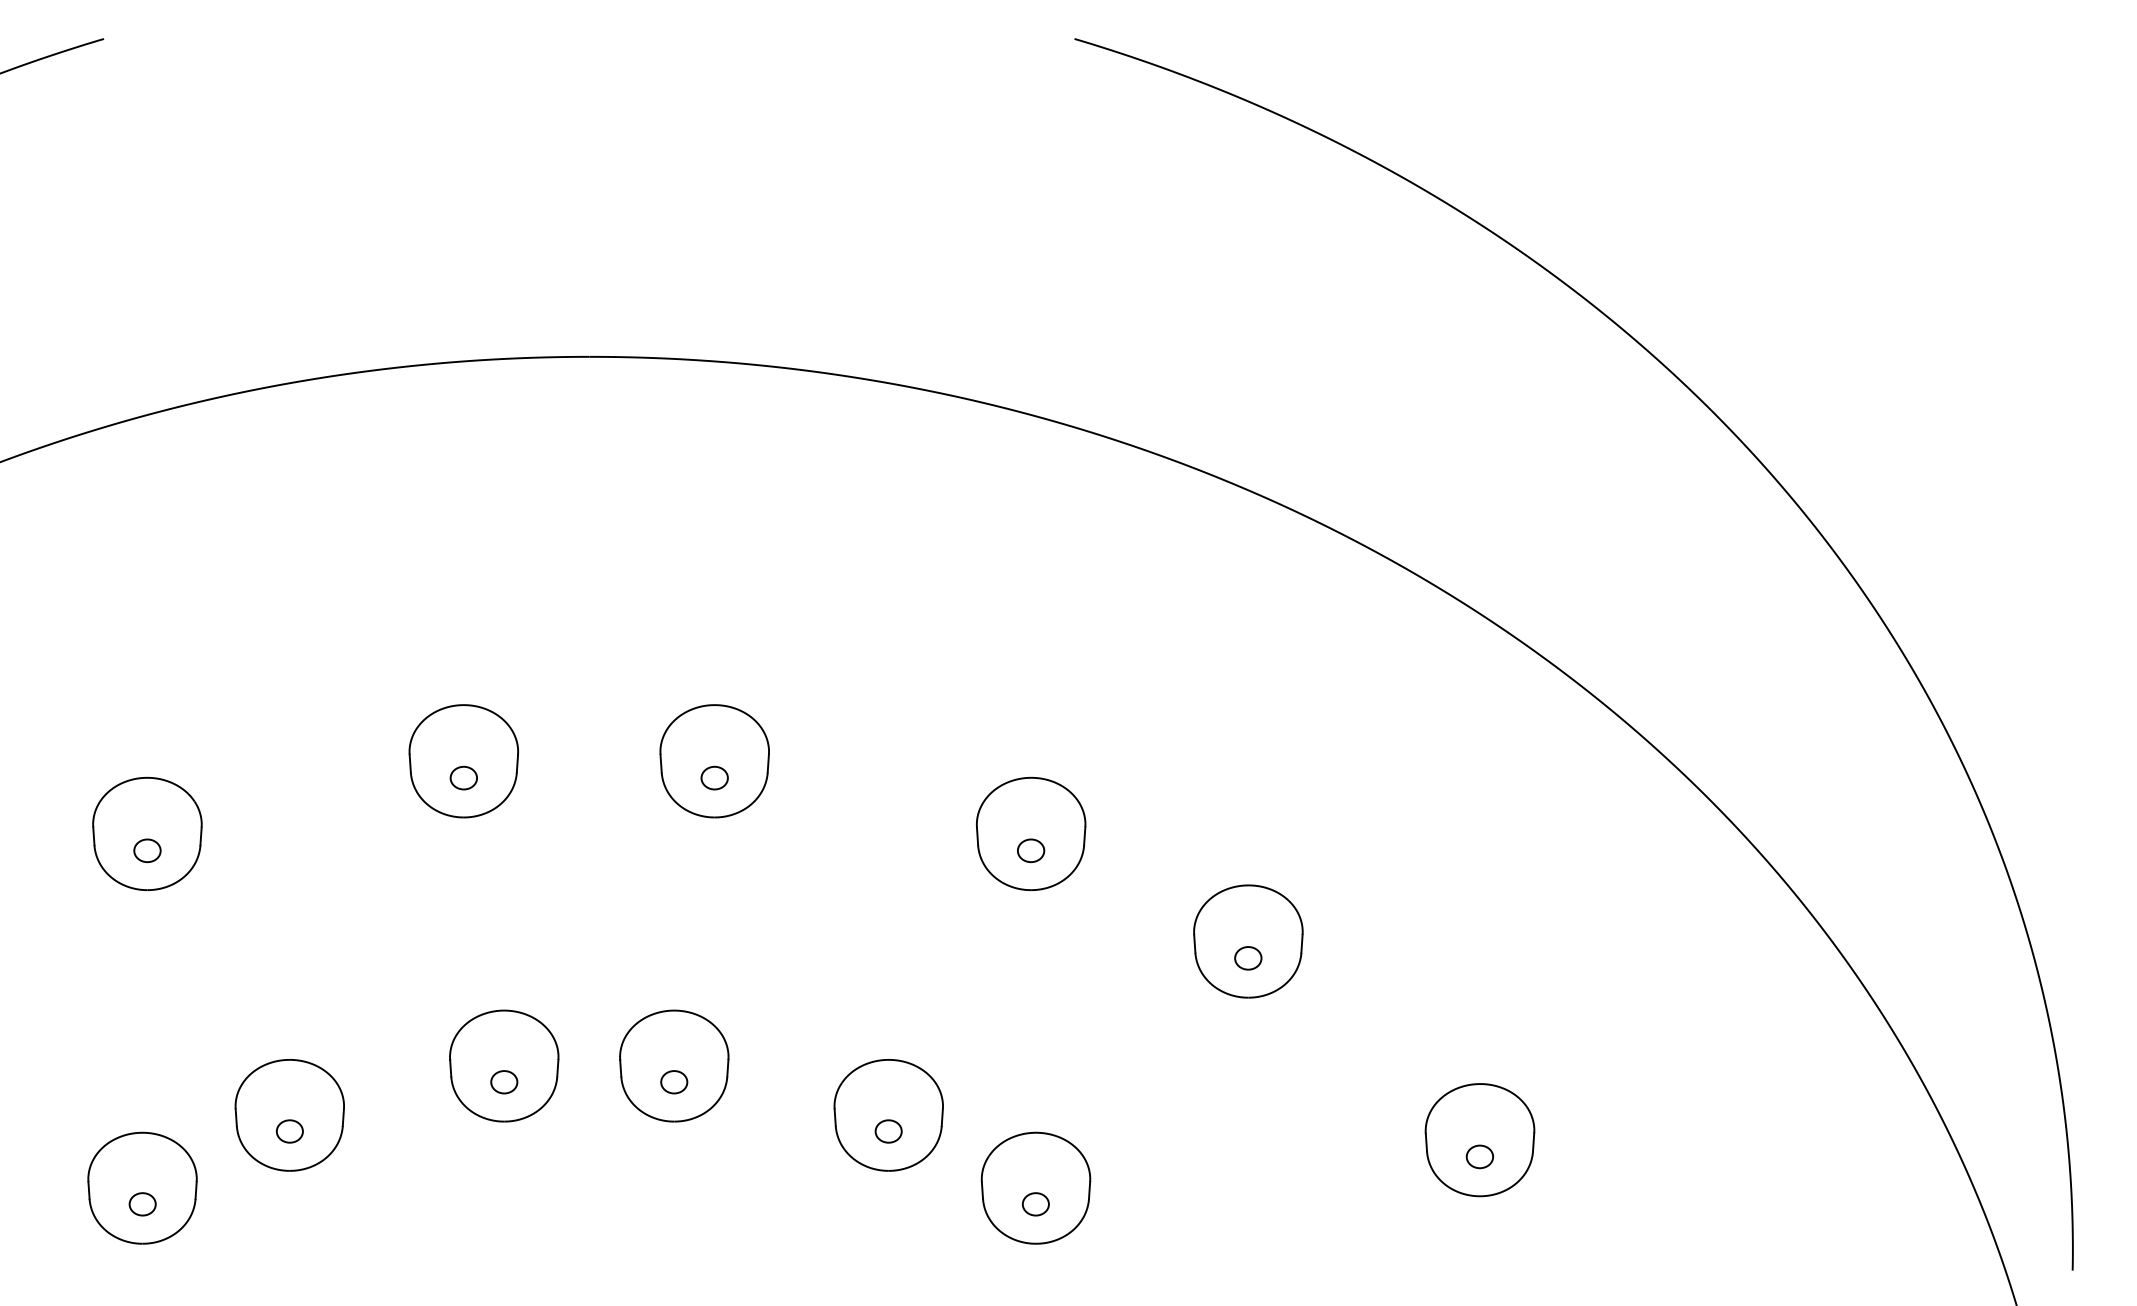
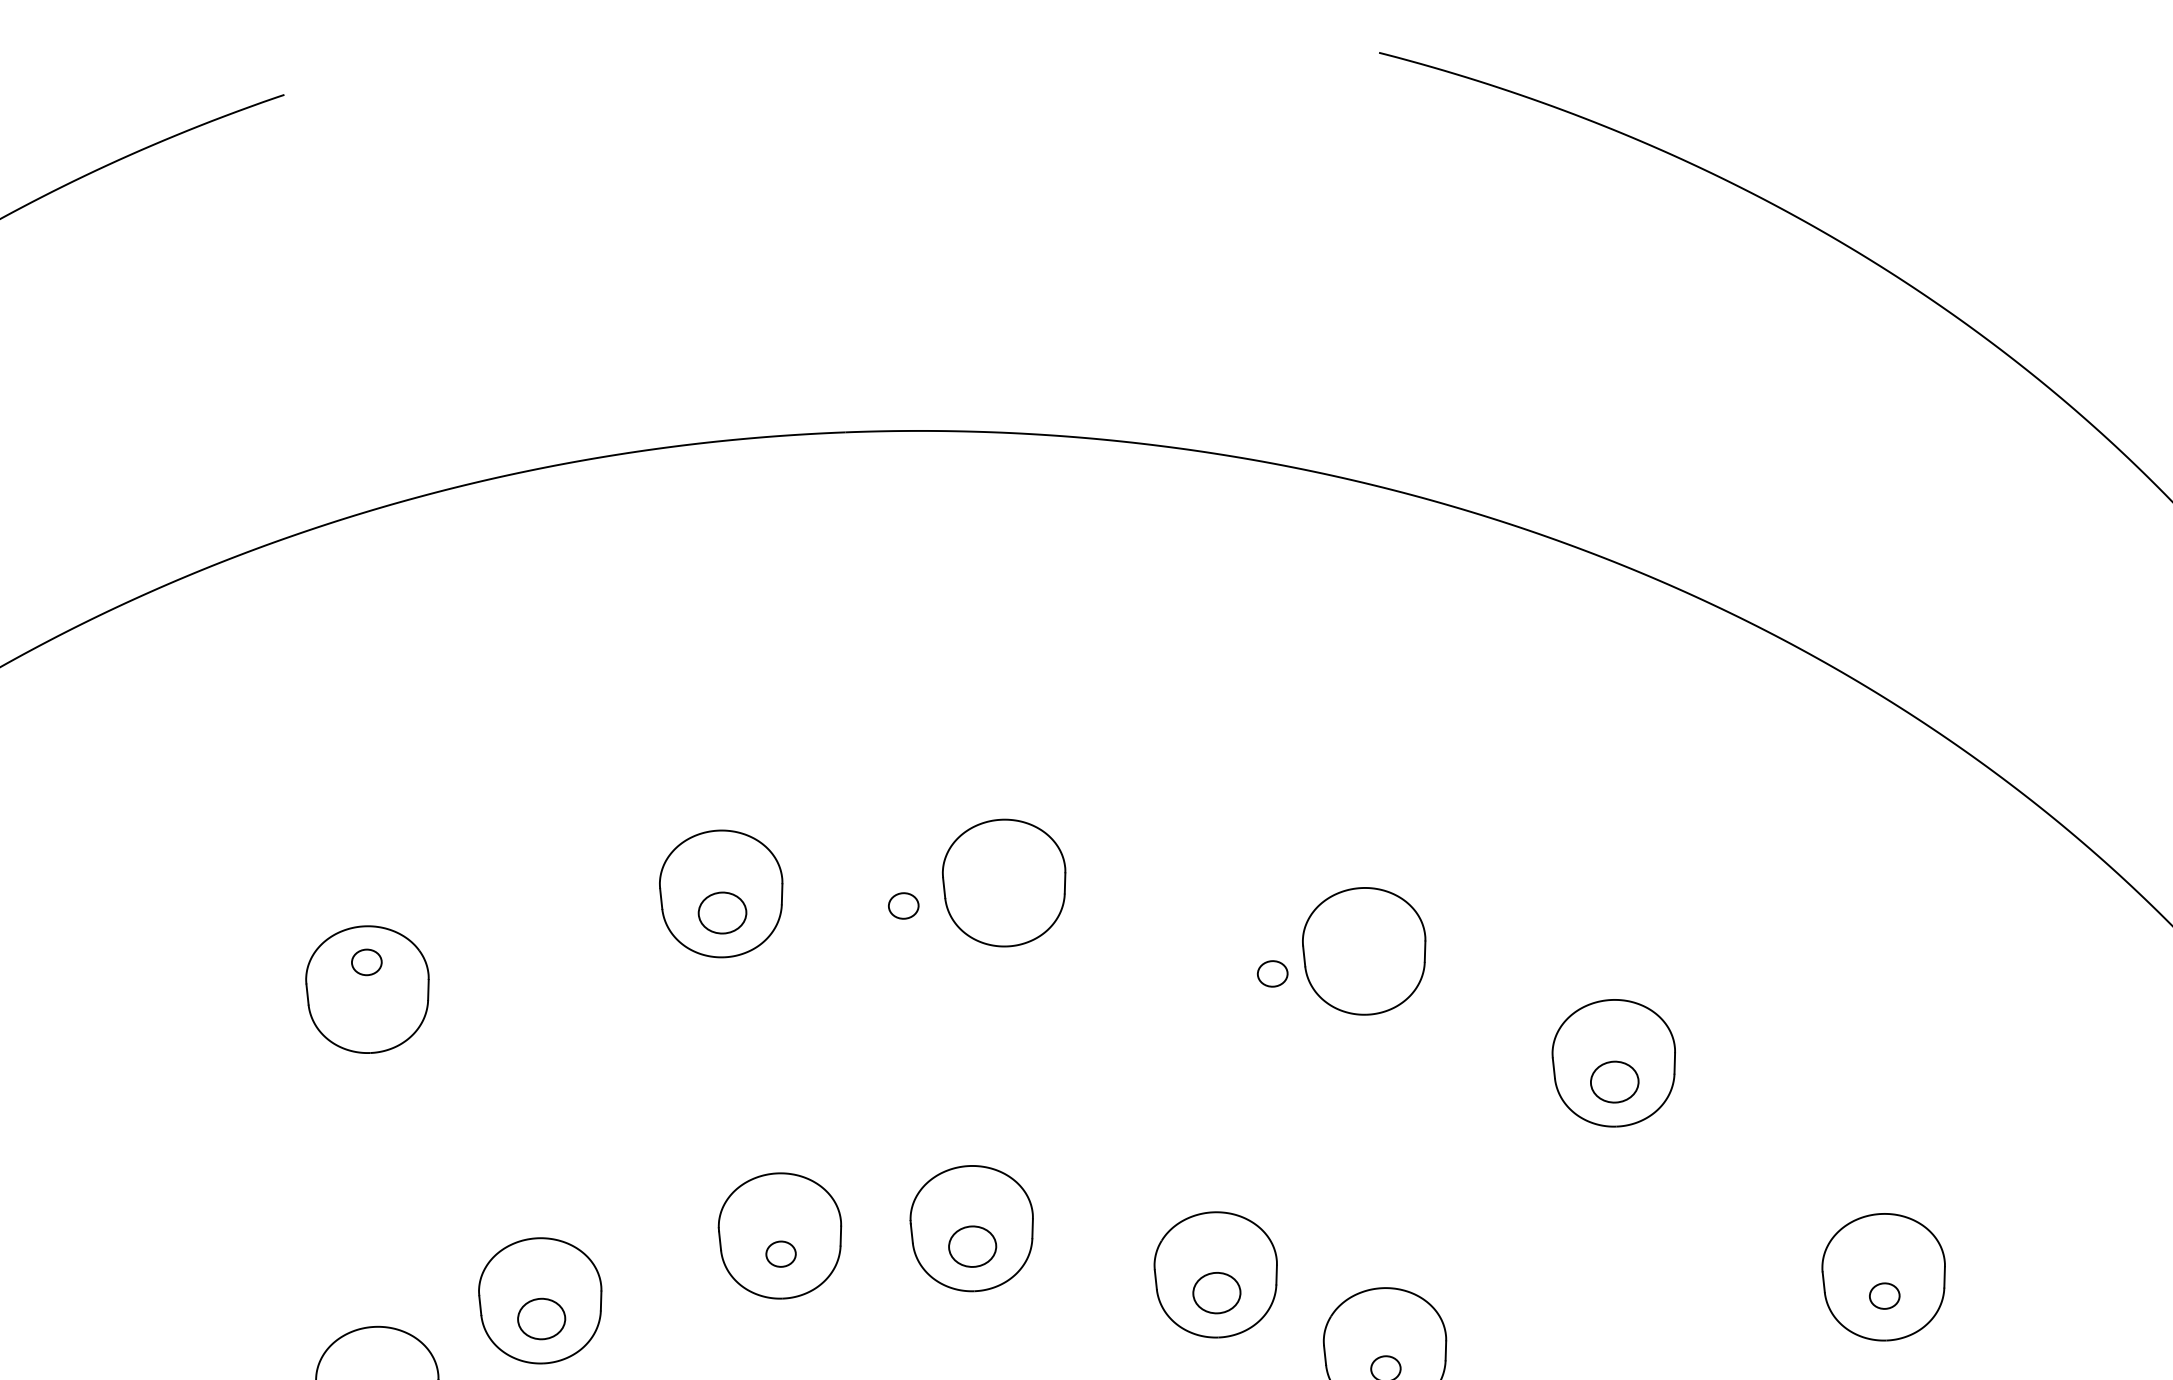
part: (463, 777) -> (721, 912), size x1.6
part: (714, 777) -> (903, 905), moved
part: (147, 850) -> (366, 962), moved
part: (1031, 850) -> (1273, 973), moved
part: (1248, 958) -> (1615, 1082), size x1.6
part: (674, 1082) -> (973, 1247), size x1.6
part: (289, 1131) -> (540, 1319), size x1.6
part: (888, 1131) -> (1216, 1293), size x1.6

